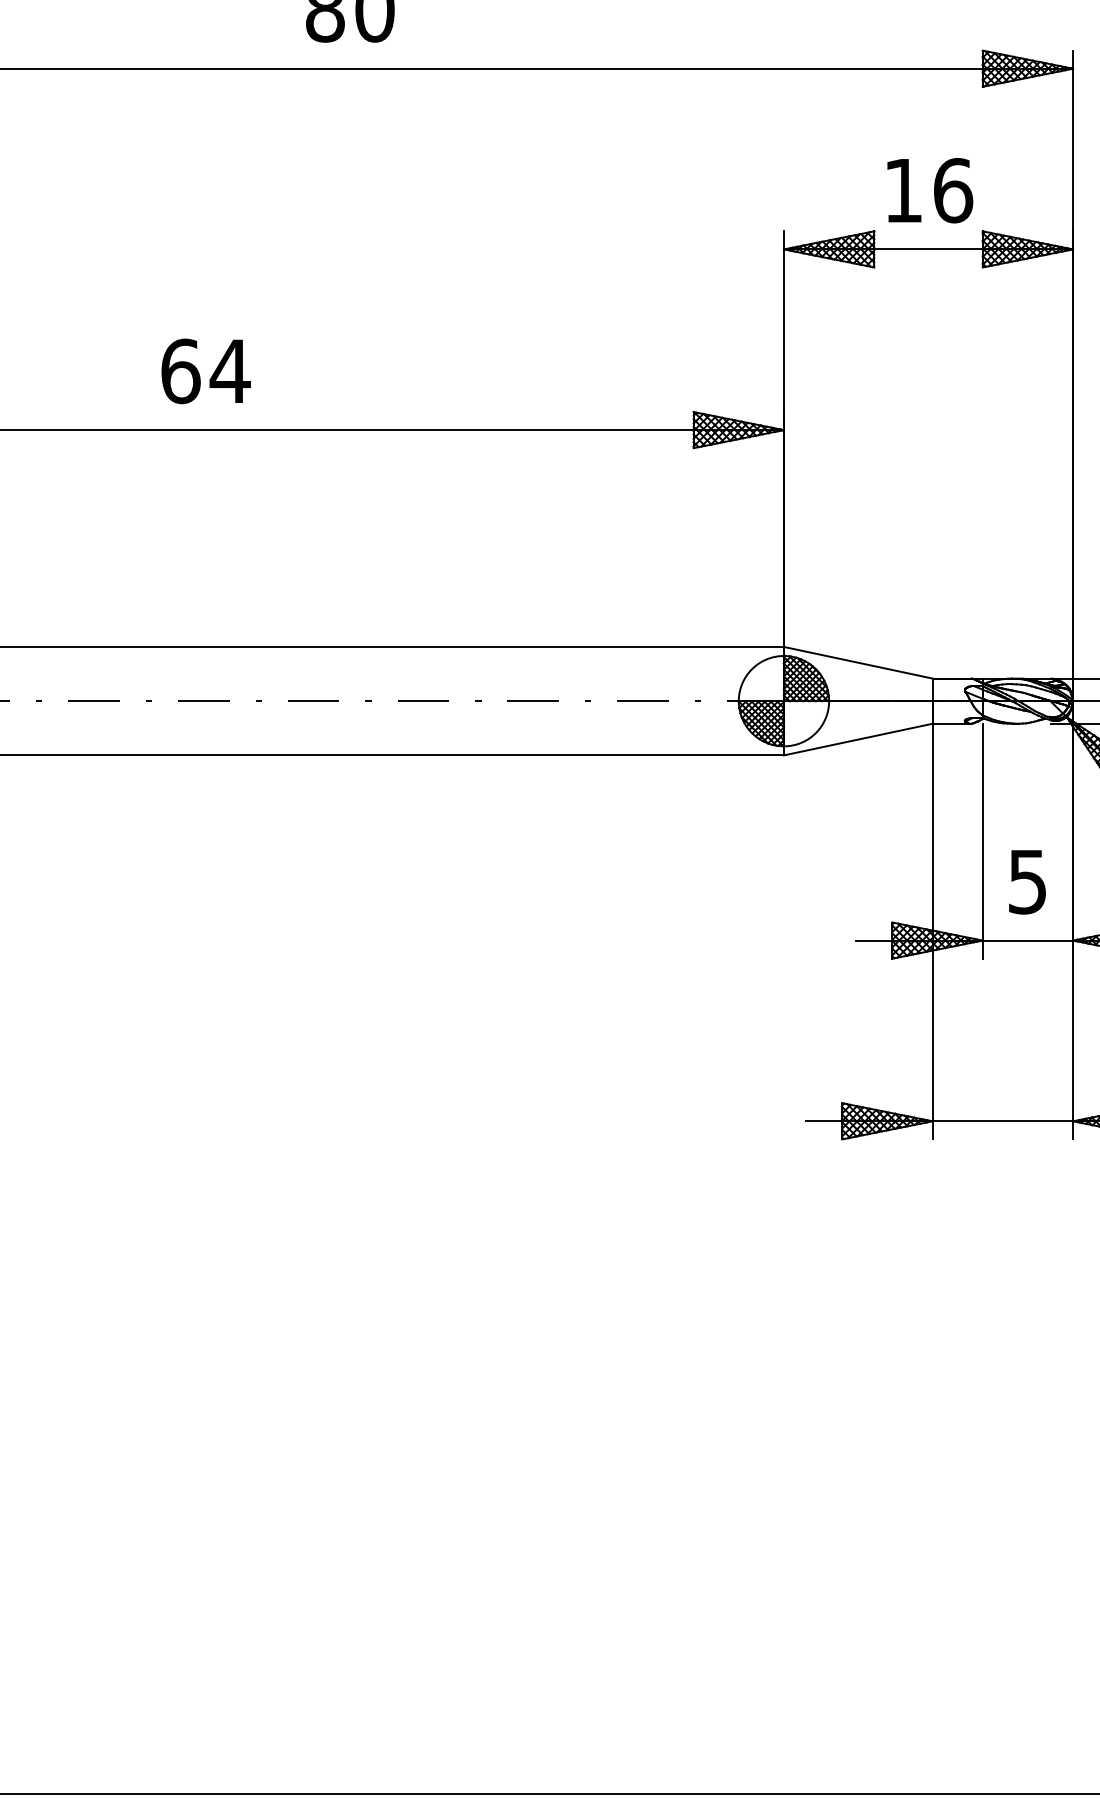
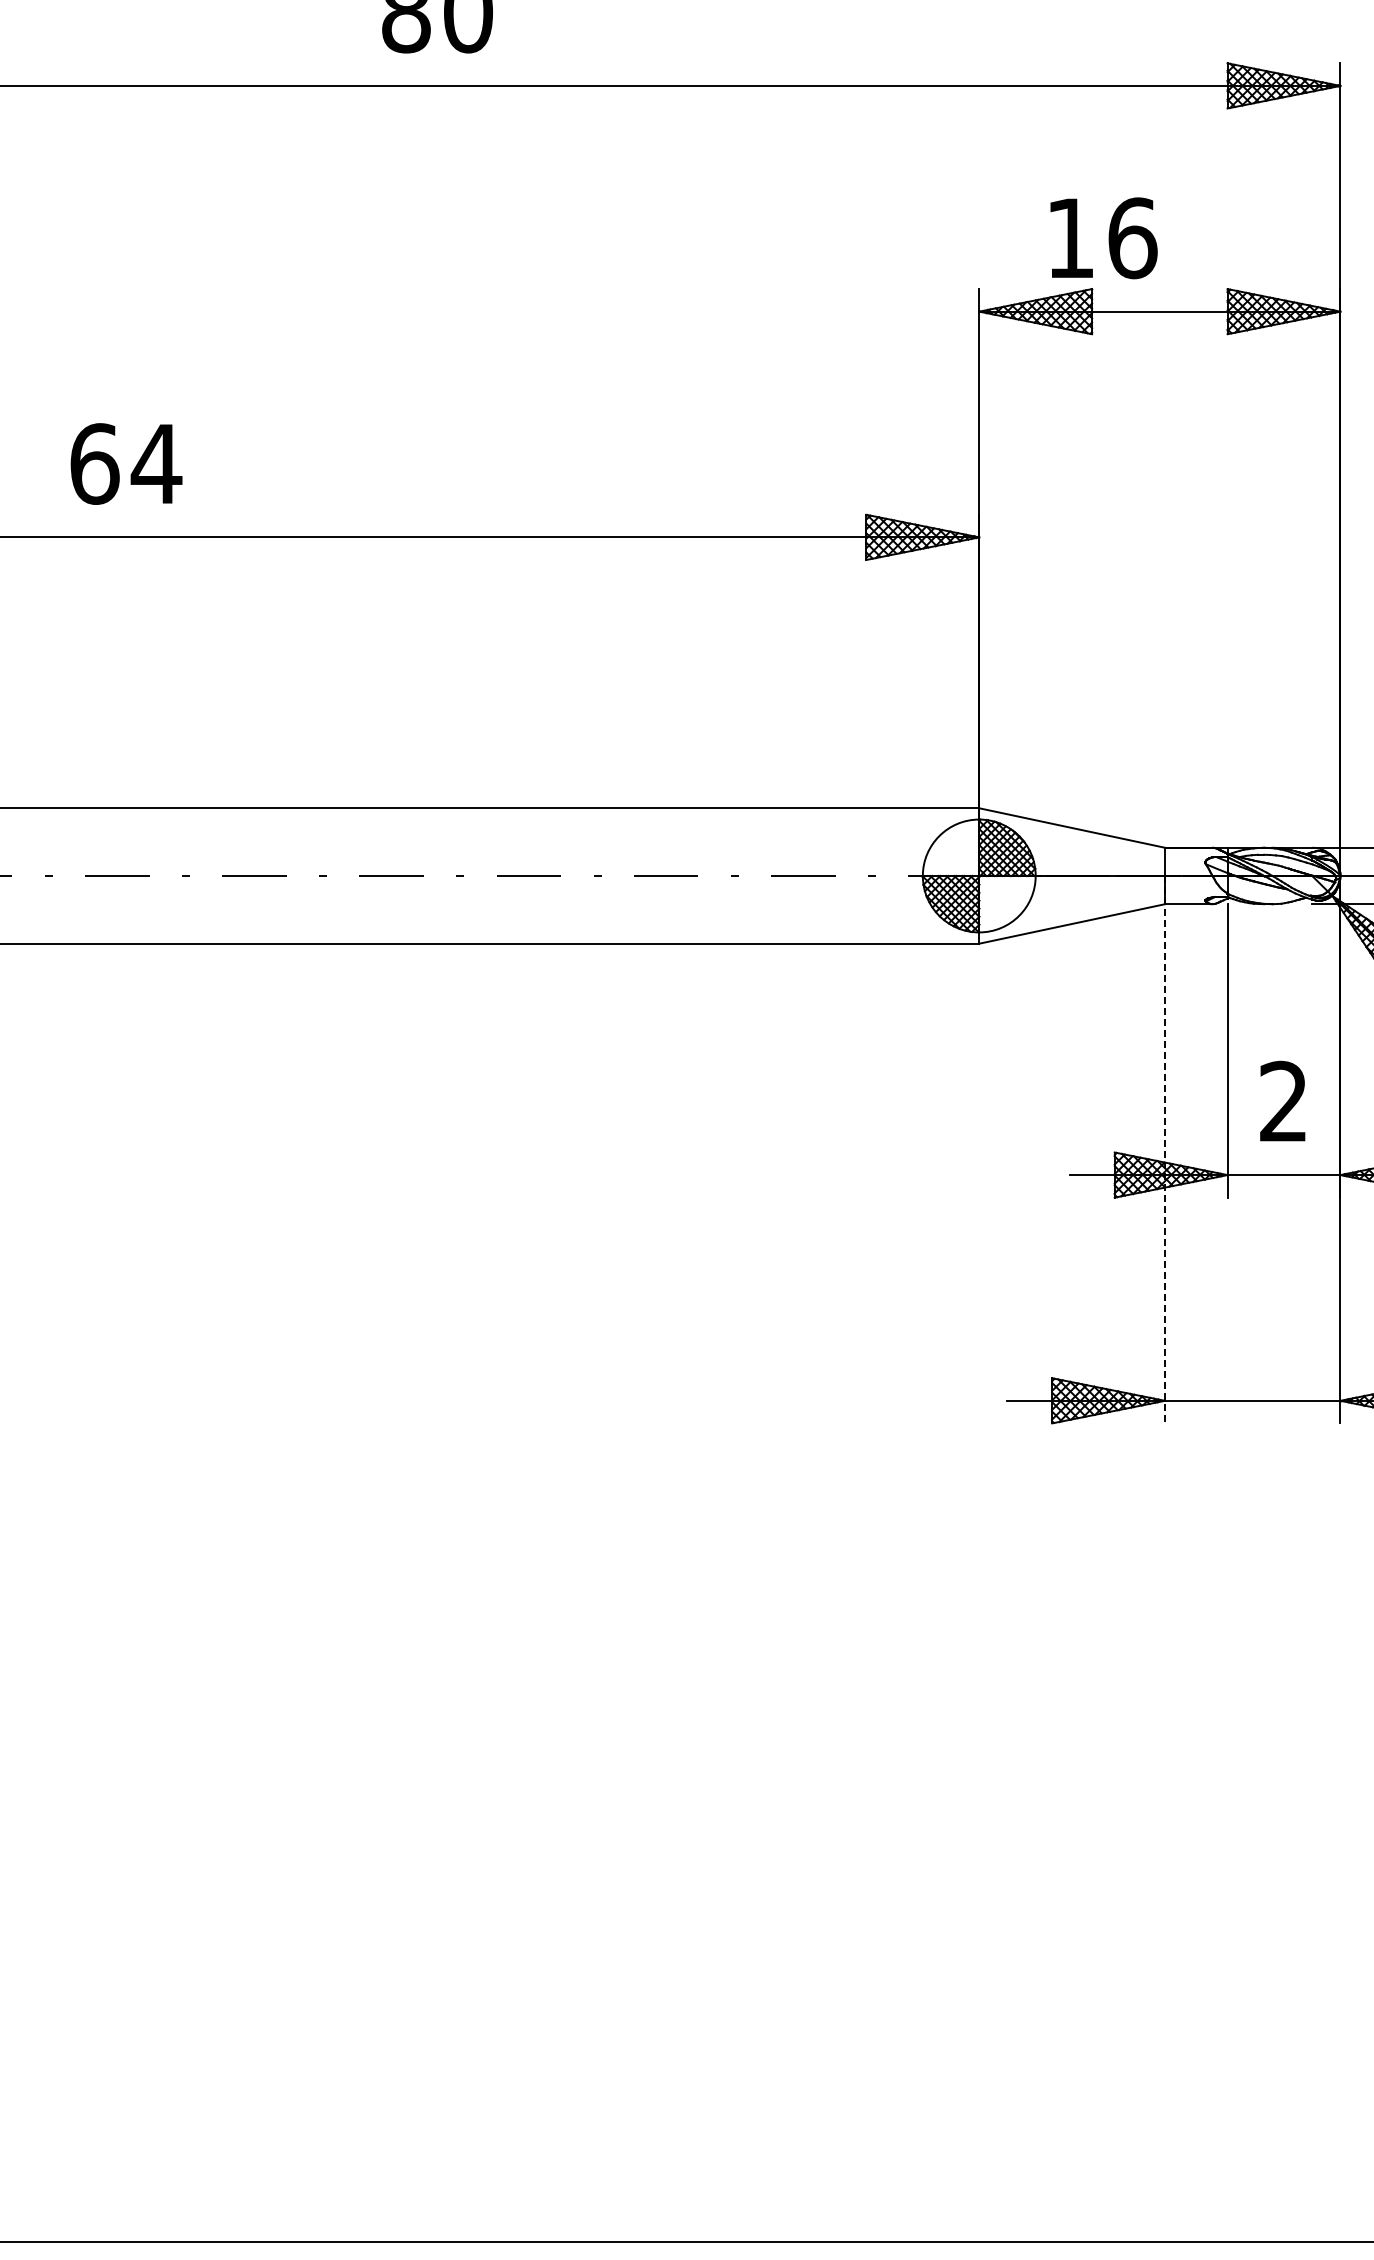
text: (929, 190) -> (1103, 238), moved
text: (206, 370) -> (126, 463), moved
text: (1027, 881) -> (1283, 1101), 5 -> 2
line: (933, 920) -> (1165, 1149), solid -> dashed

